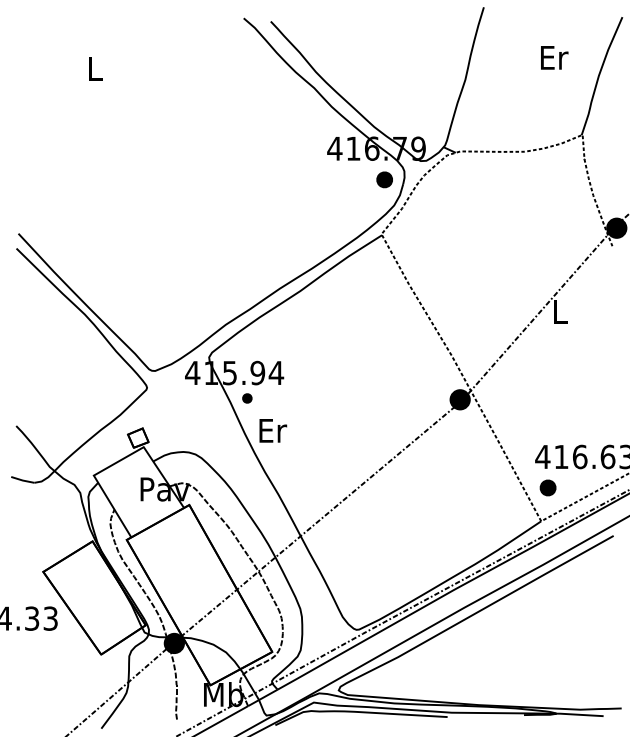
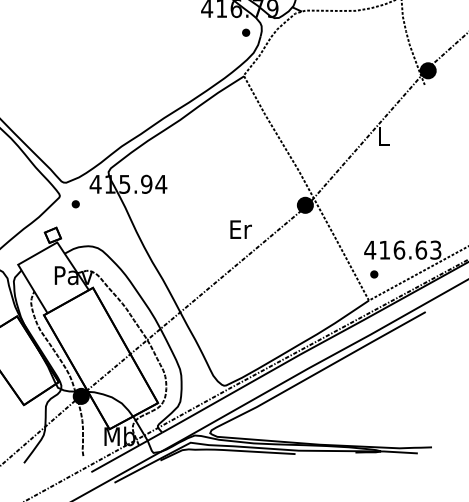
part: (384, 179) -> (246, 32), size x0.62
part: (247, 398) -> (75, 204), moved
text: (273, 430) -> (241, 229), moved
part: (547, 487) -> (373, 274), size x0.62

